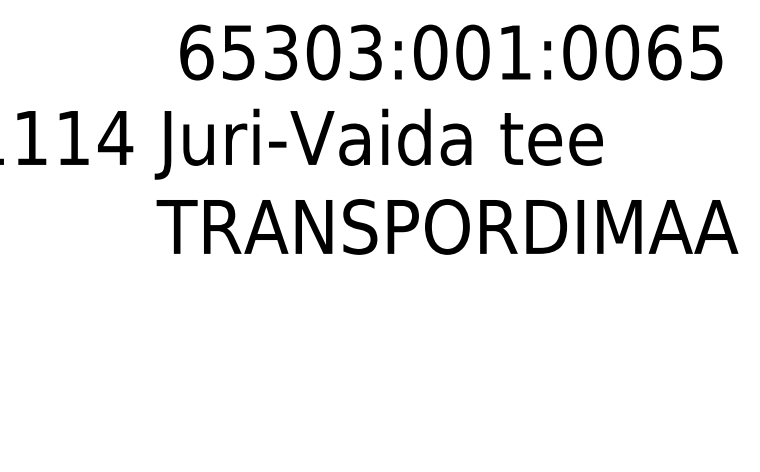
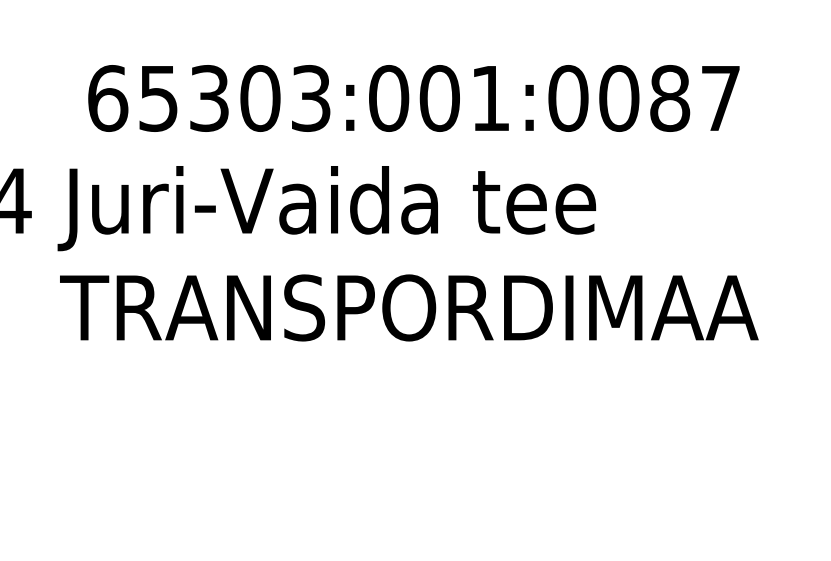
text: (685, 52) -> (695, 98), 65303:001:0065 -> 65303:001:0087

